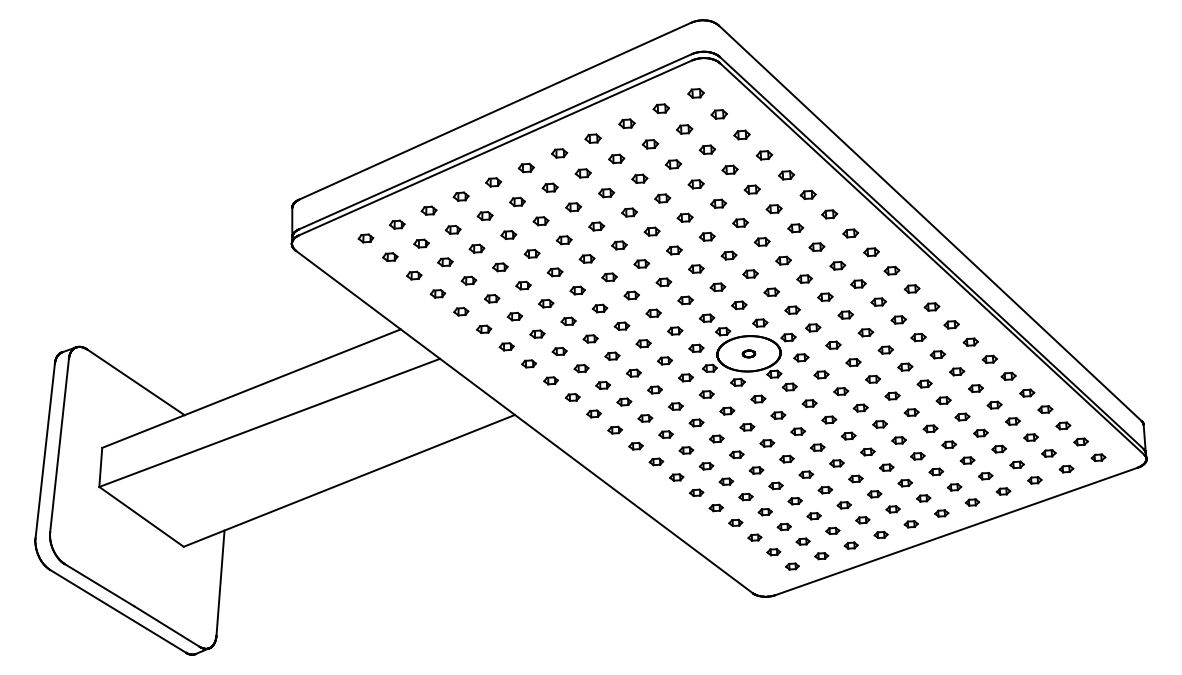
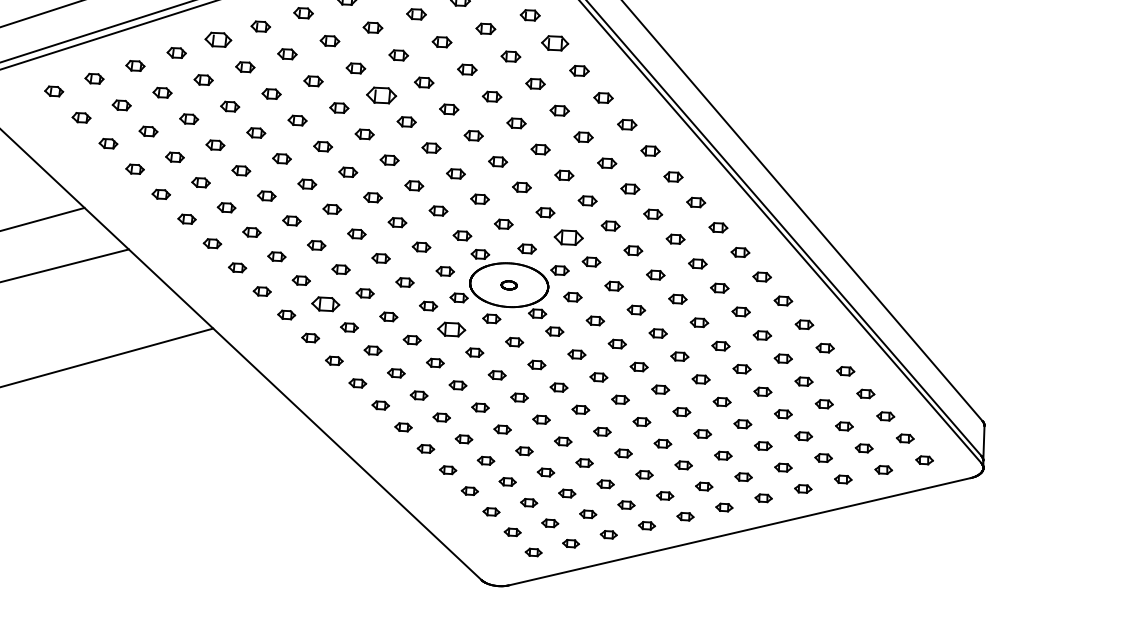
part: (764, 155) -> (555, 43), size x1.4
part: (493, 182) -> (218, 40), size x1.4
part: (629, 212) -> (381, 95), size x1.6
part: (792, 309) -> (568, 236), size x1.6
part: (602, 385) -> (324, 304), size x1.6
part: (706, 394) -> (451, 329), size x1.6

